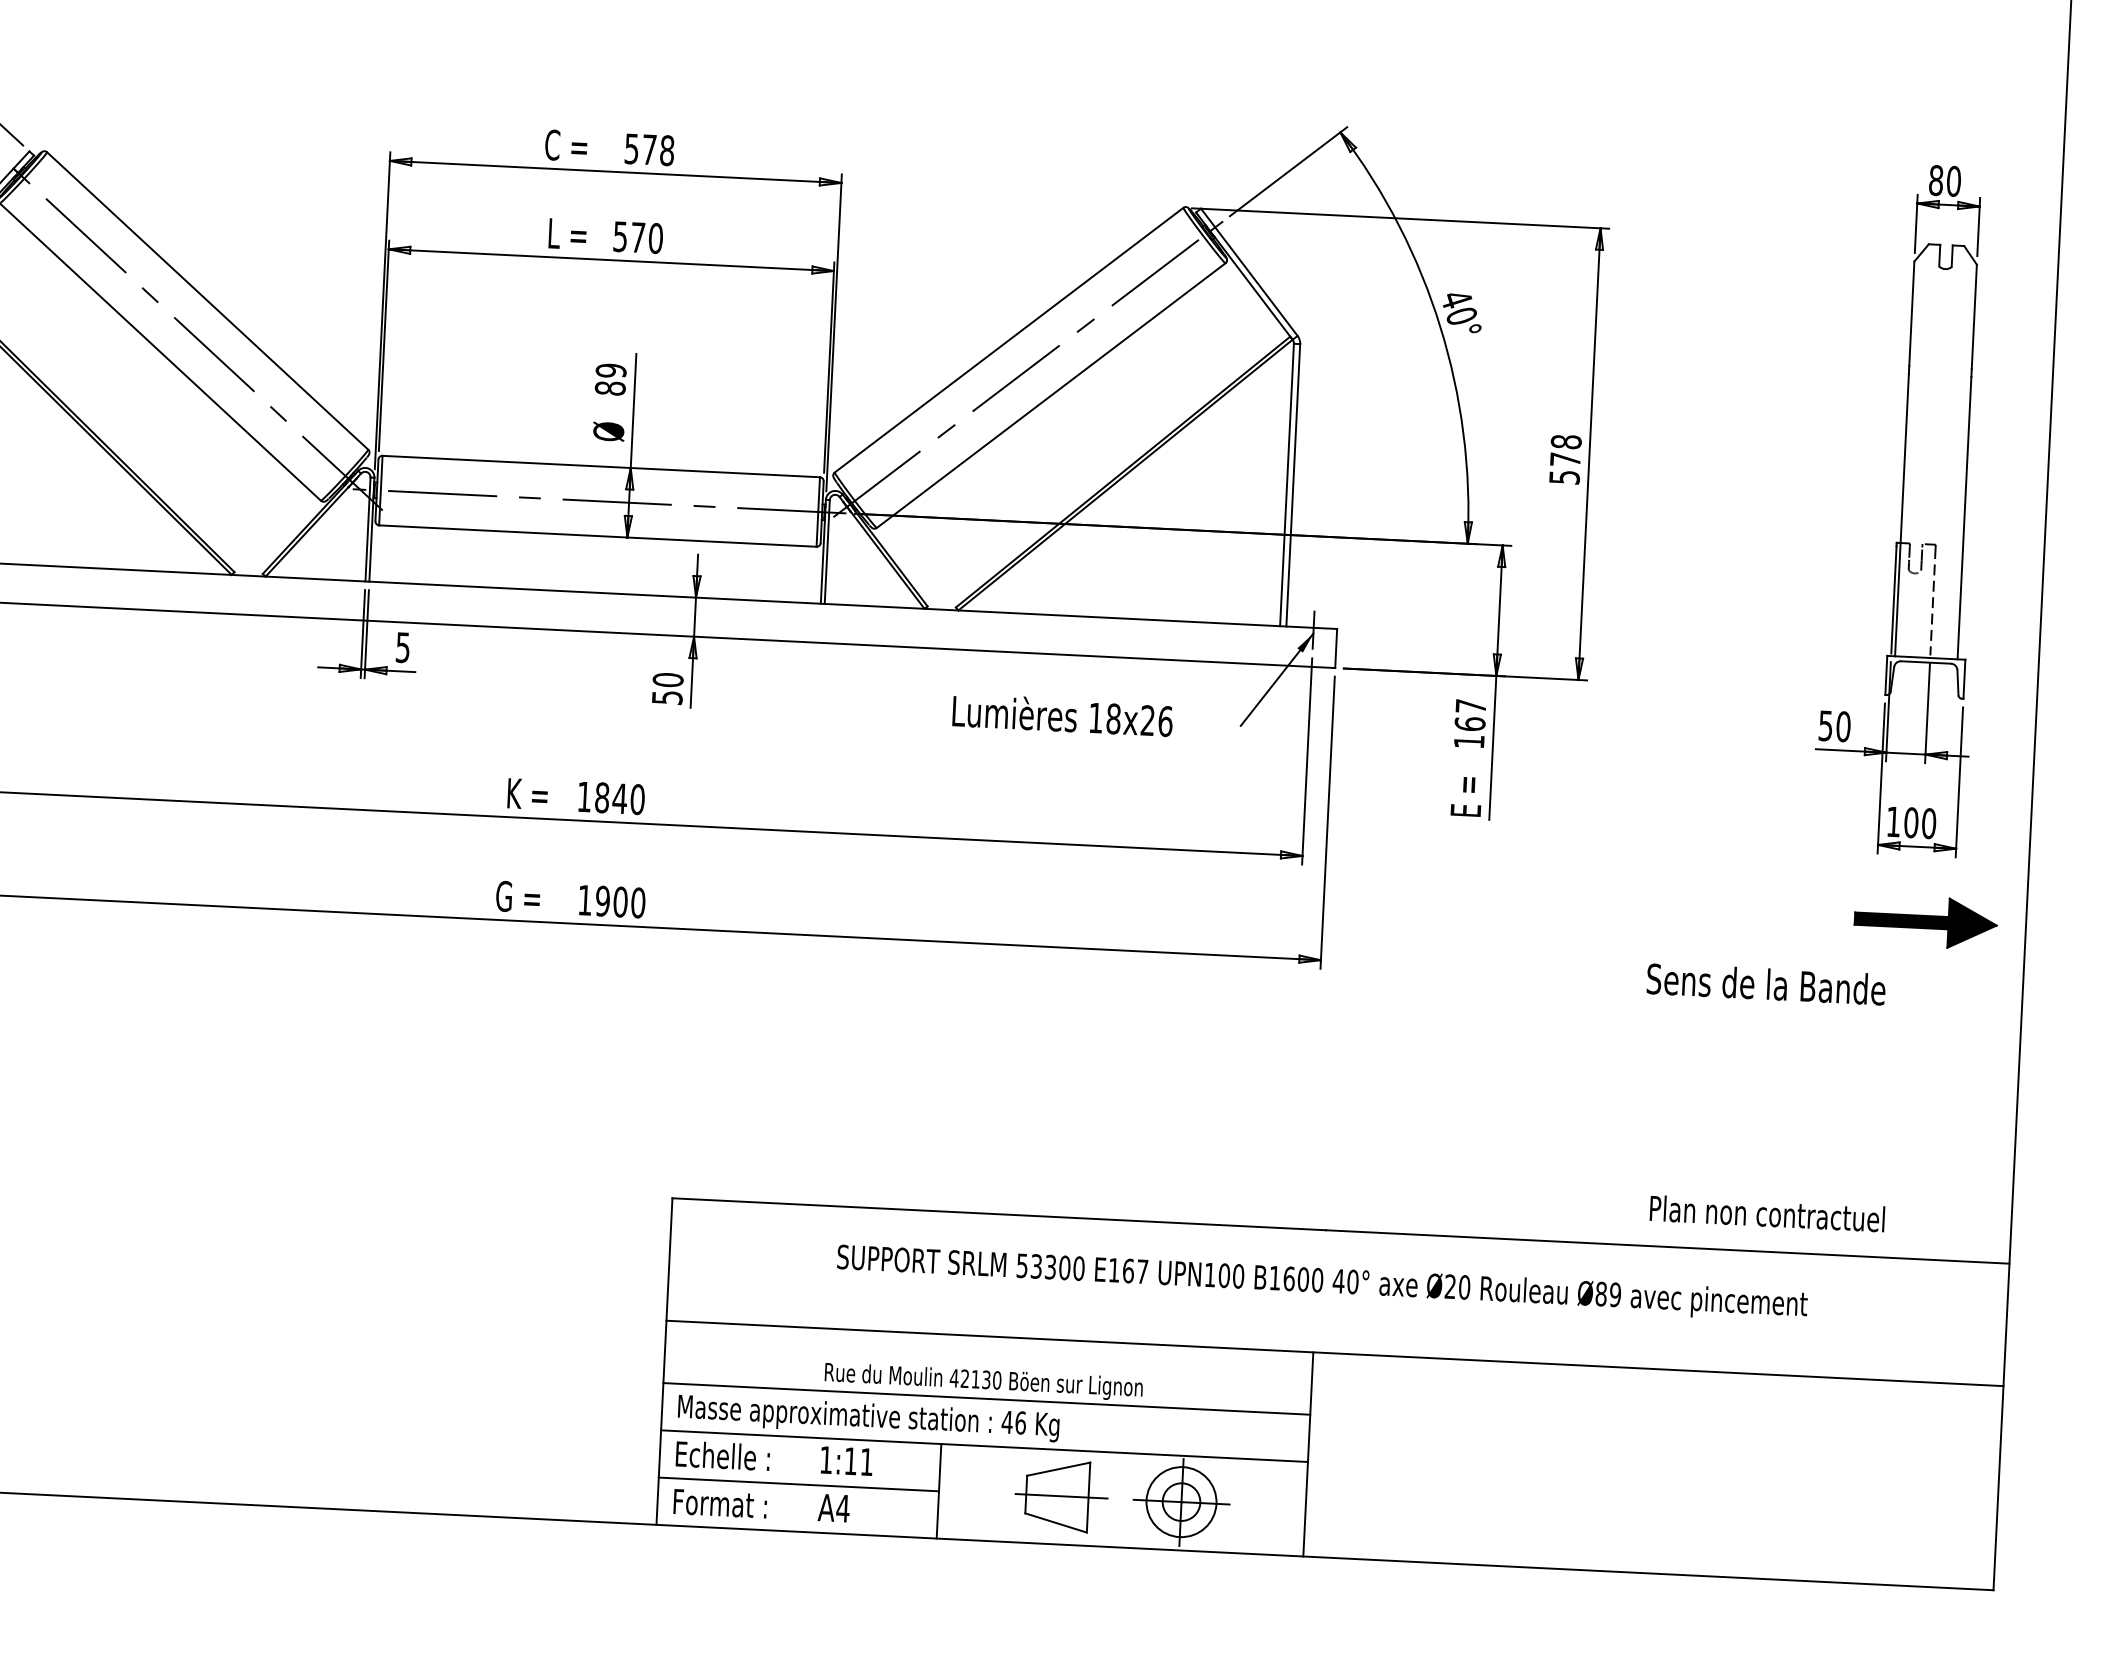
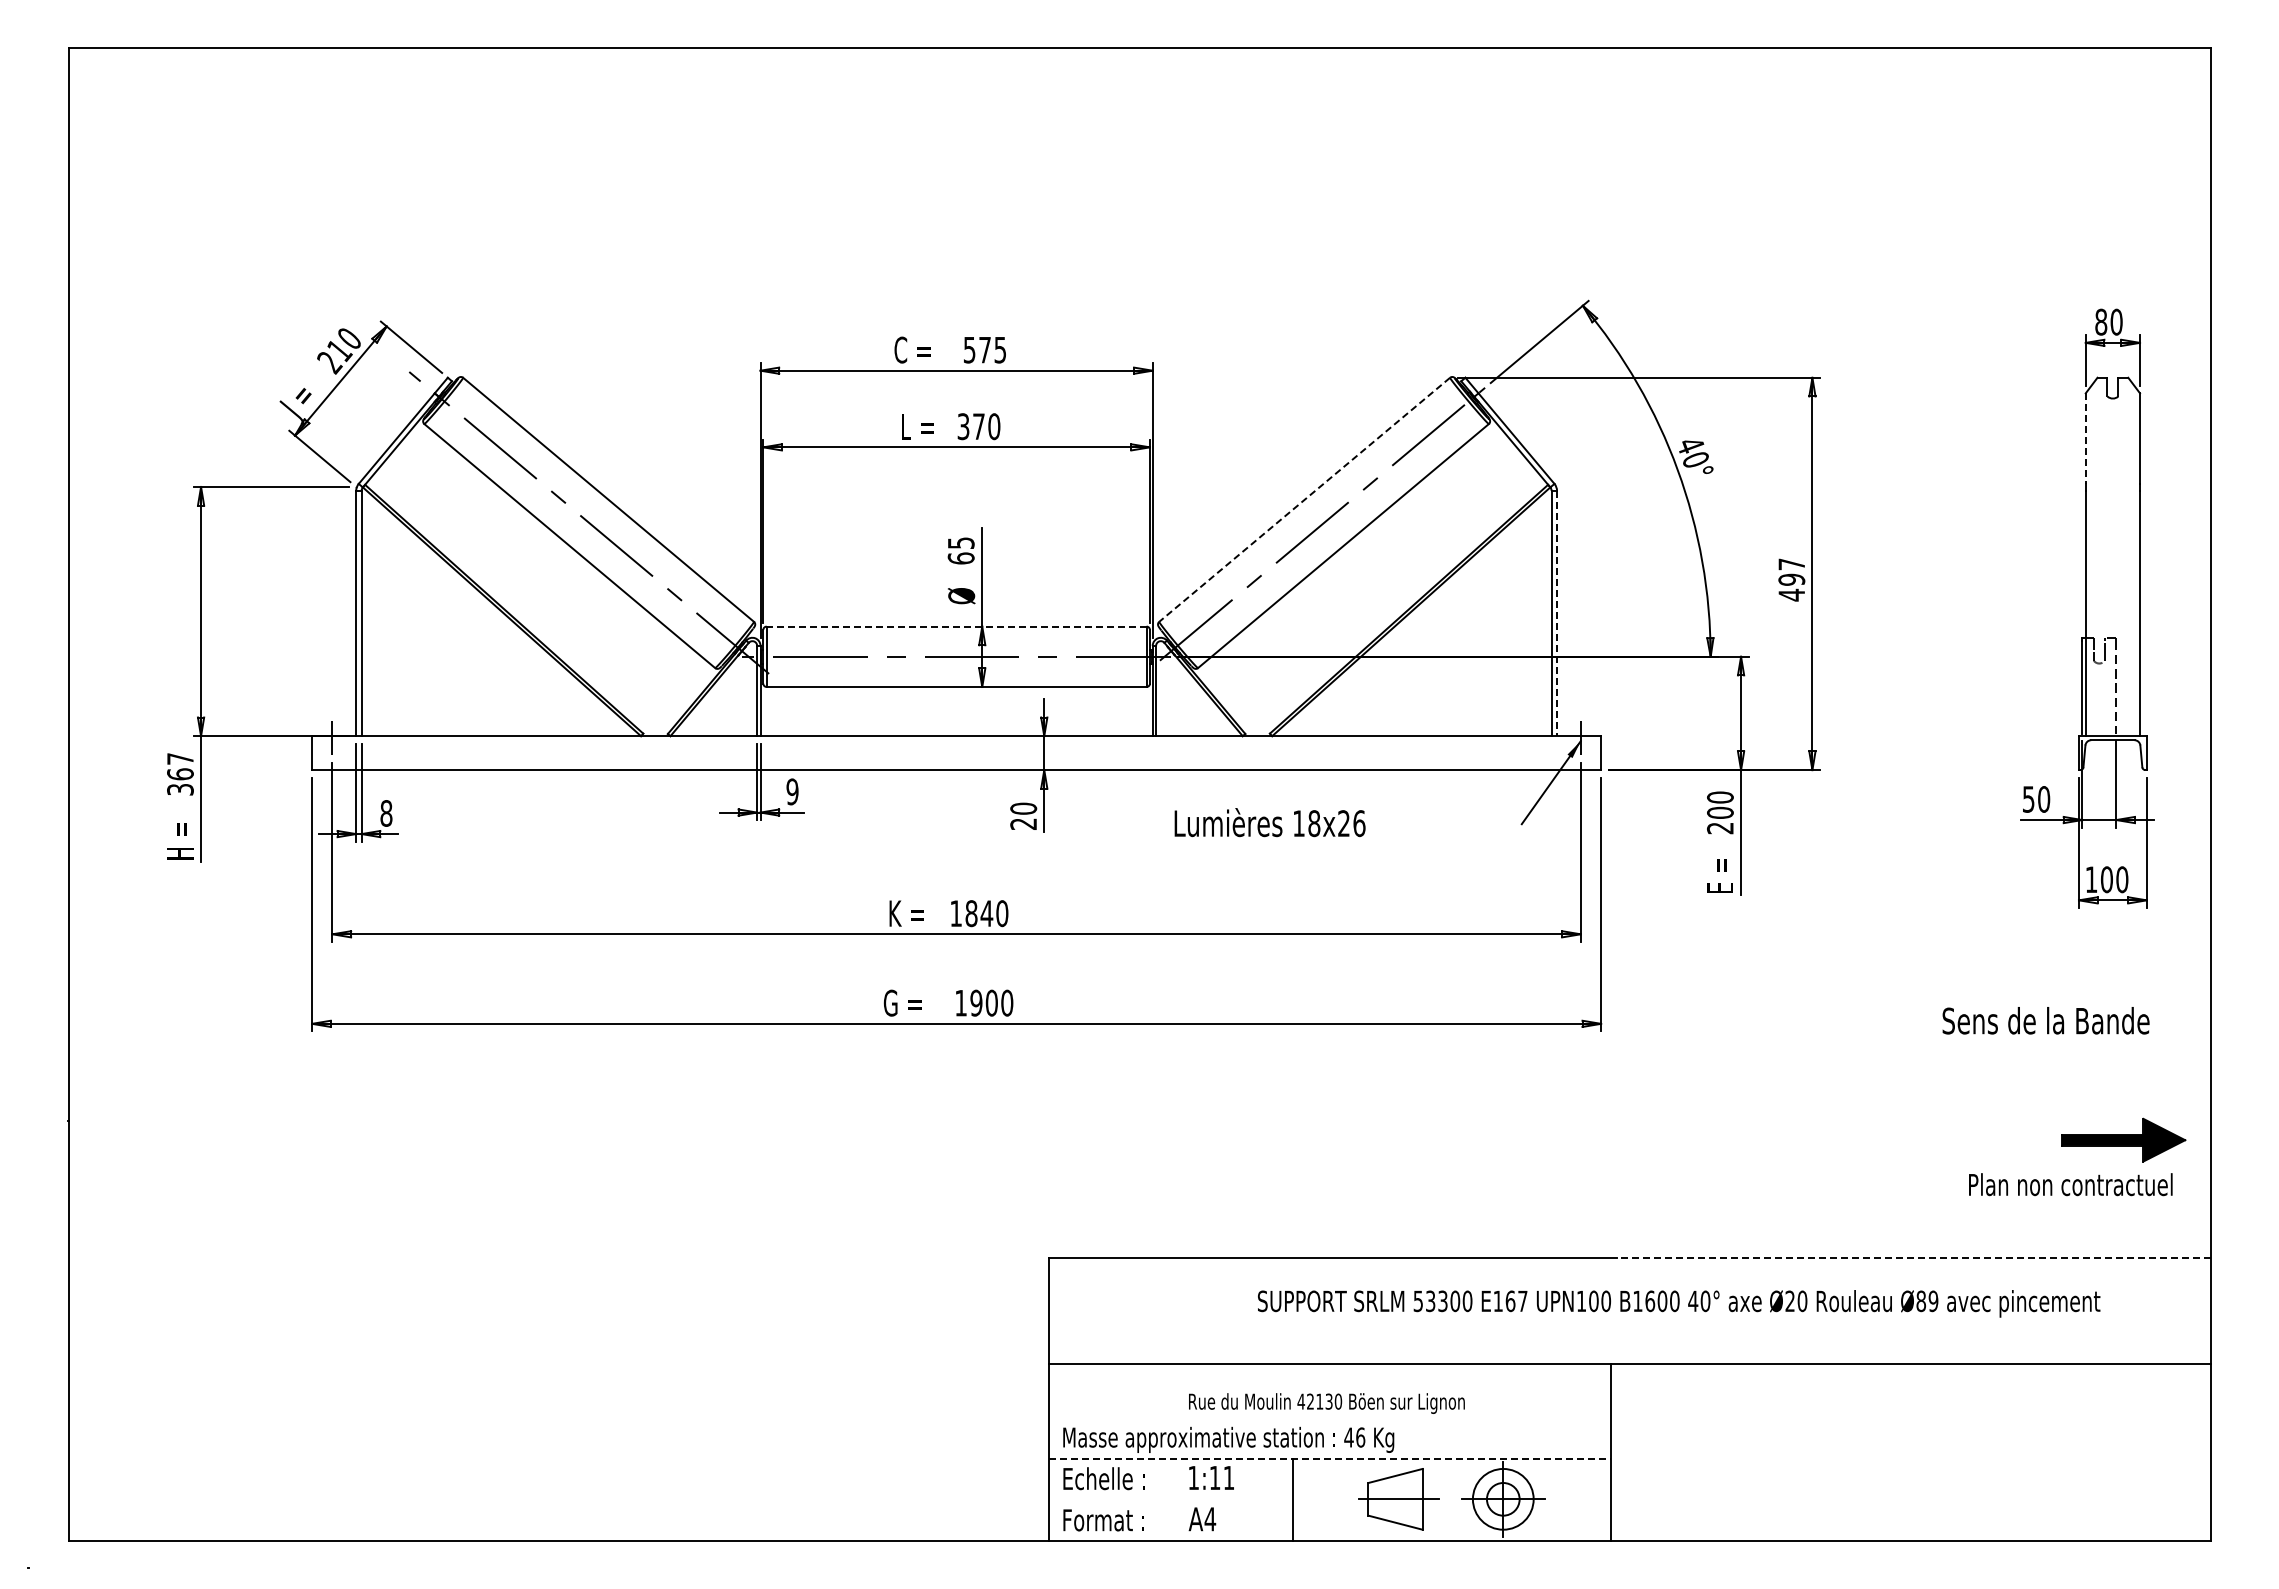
text: (667, 149) -> (1000, 349), 578 -> 575
text: (620, 236) -> (963, 426), 570 -> 370
line: (1911, 314) -> (2085, 439), solid -> dashed
line: (1008, 339) -> (1304, 499), solid -> dashed
text: (610, 379) -> (960, 550), 89 -> 65
text: (1565, 459) -> (1791, 579), 578 -> 497
line: (601, 466) -> (956, 626), solid -> dashed
line: (1293, 485) -> (1557, 613), solid -> dashed
text: (403, 647) -> (792, 791), 5 -> 9
text: (667, 697) -> (1023, 823), 50 -> 20
text: (1062, 715) -> (1269, 822), moved
text: (1469, 723) -> (1719, 812), 167 -> 200
part: (1925, 921) -> (2123, 1139), moved
text: (1765, 983) -> (2045, 1020), moved
text: (1767, 1213) -> (2070, 1184), moved
line: (1667, 1246) -> (1913, 1257), solid -> dashed
text: (1322, 1283) -> (1679, 1303), moved
line: (987, 1399) -> (1330, 1418), removed
line: (984, 1446) -> (1330, 1459), solid -> dashed
line: (798, 1484) -> (1170, 1500), removed

